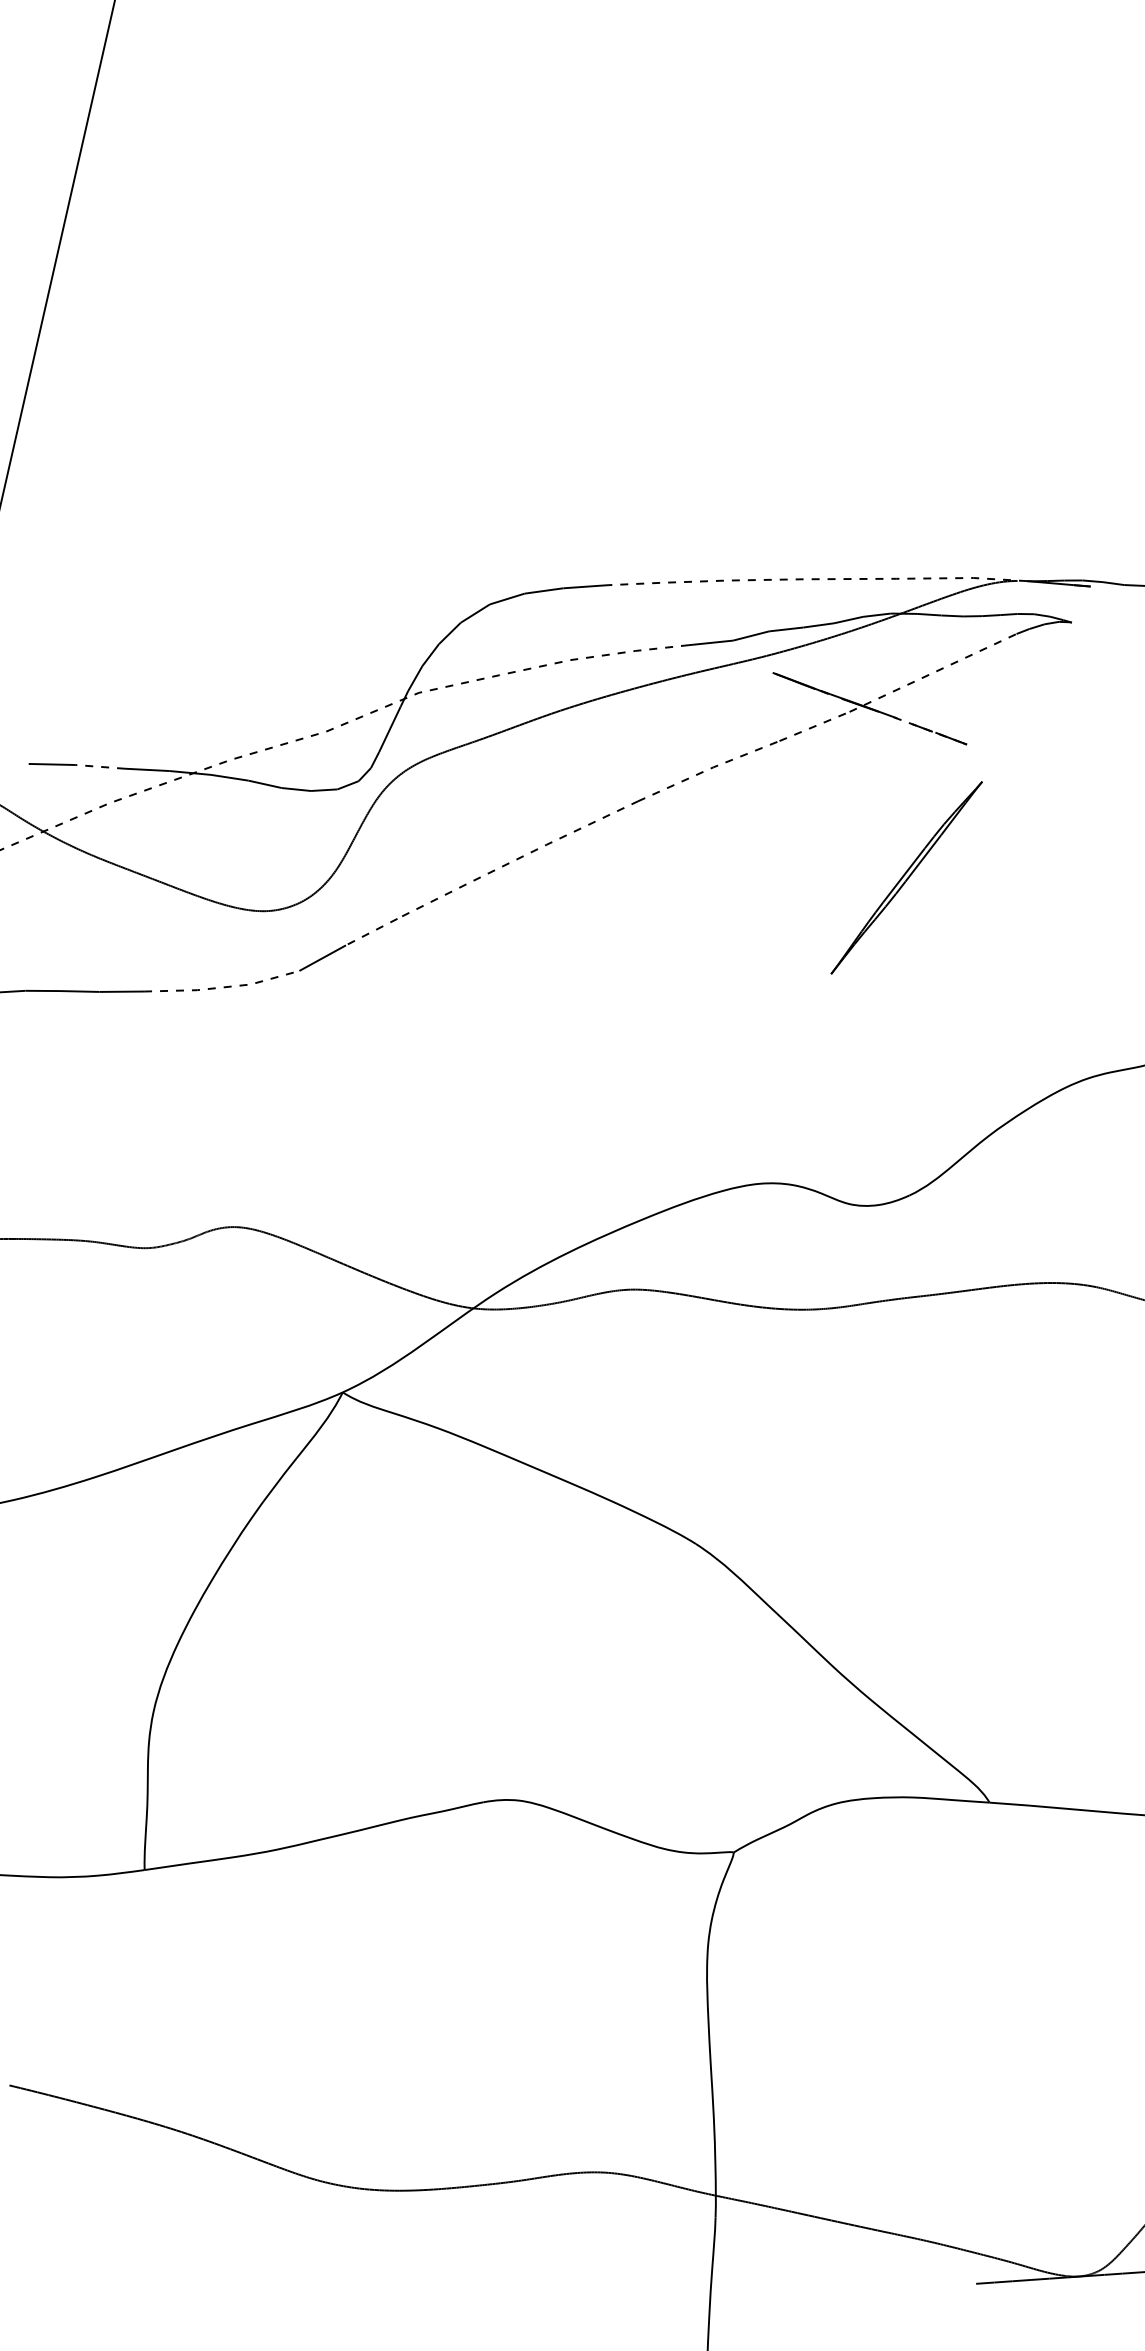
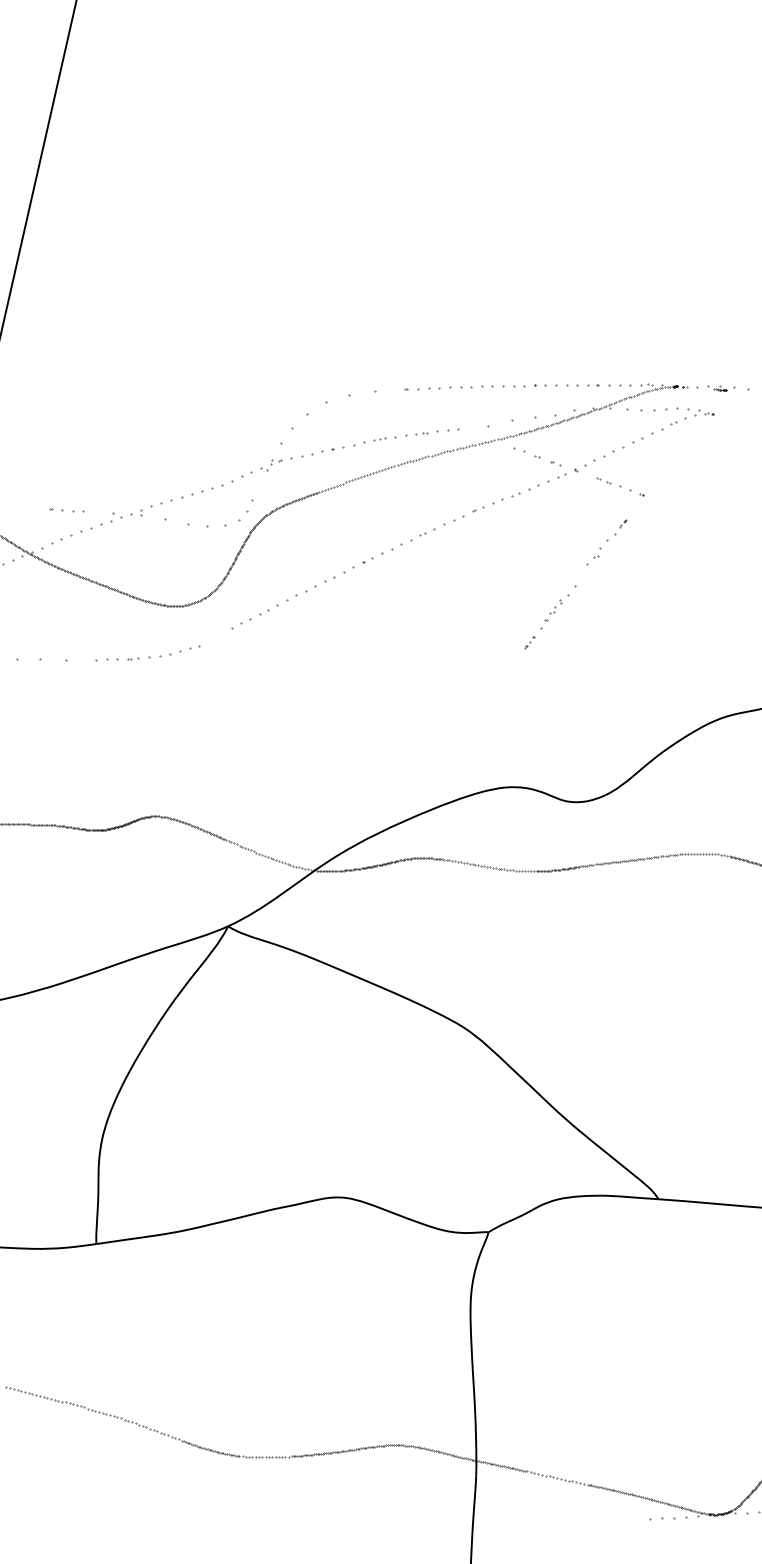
part: (906, 878) -> (575, 584), moved

